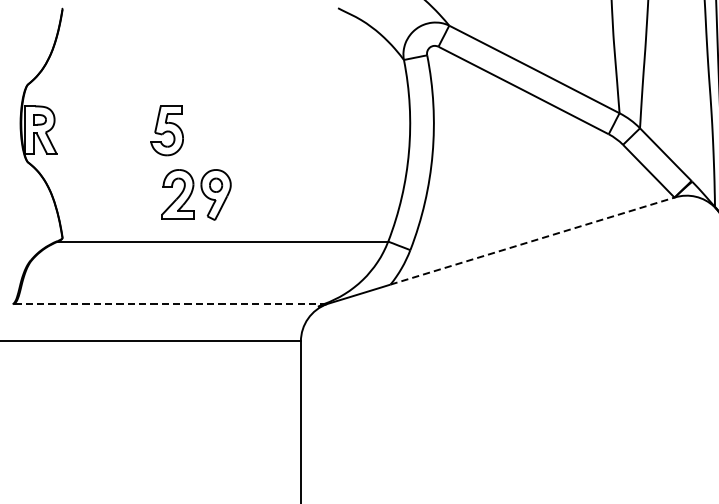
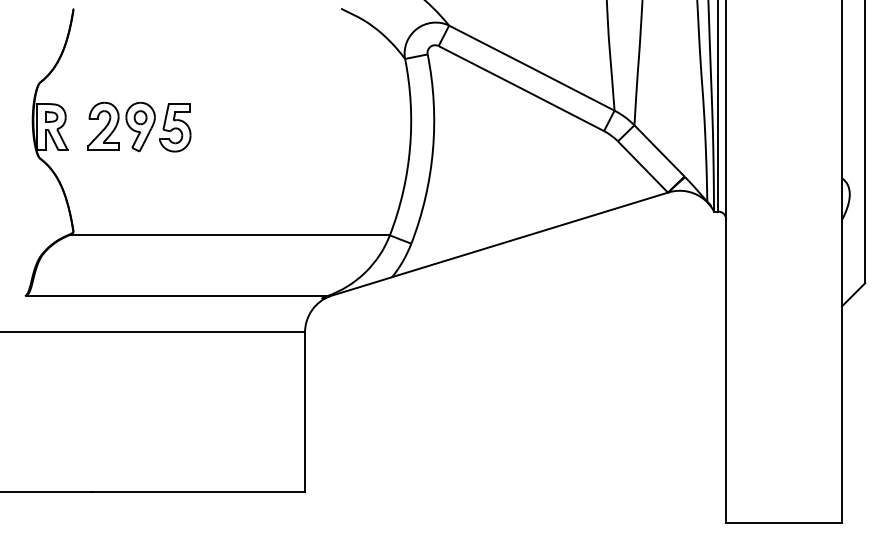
part: (196, 194) -> (121, 126), moved
line: (533, 240) -> (530, 234), dashed -> solid
line: (169, 304) -> (177, 296), dashed -> solid

